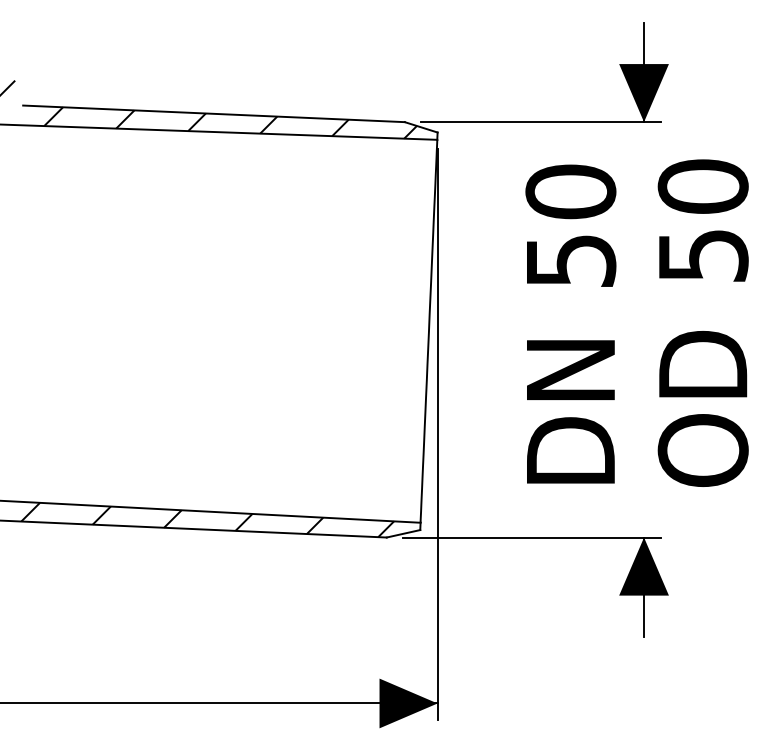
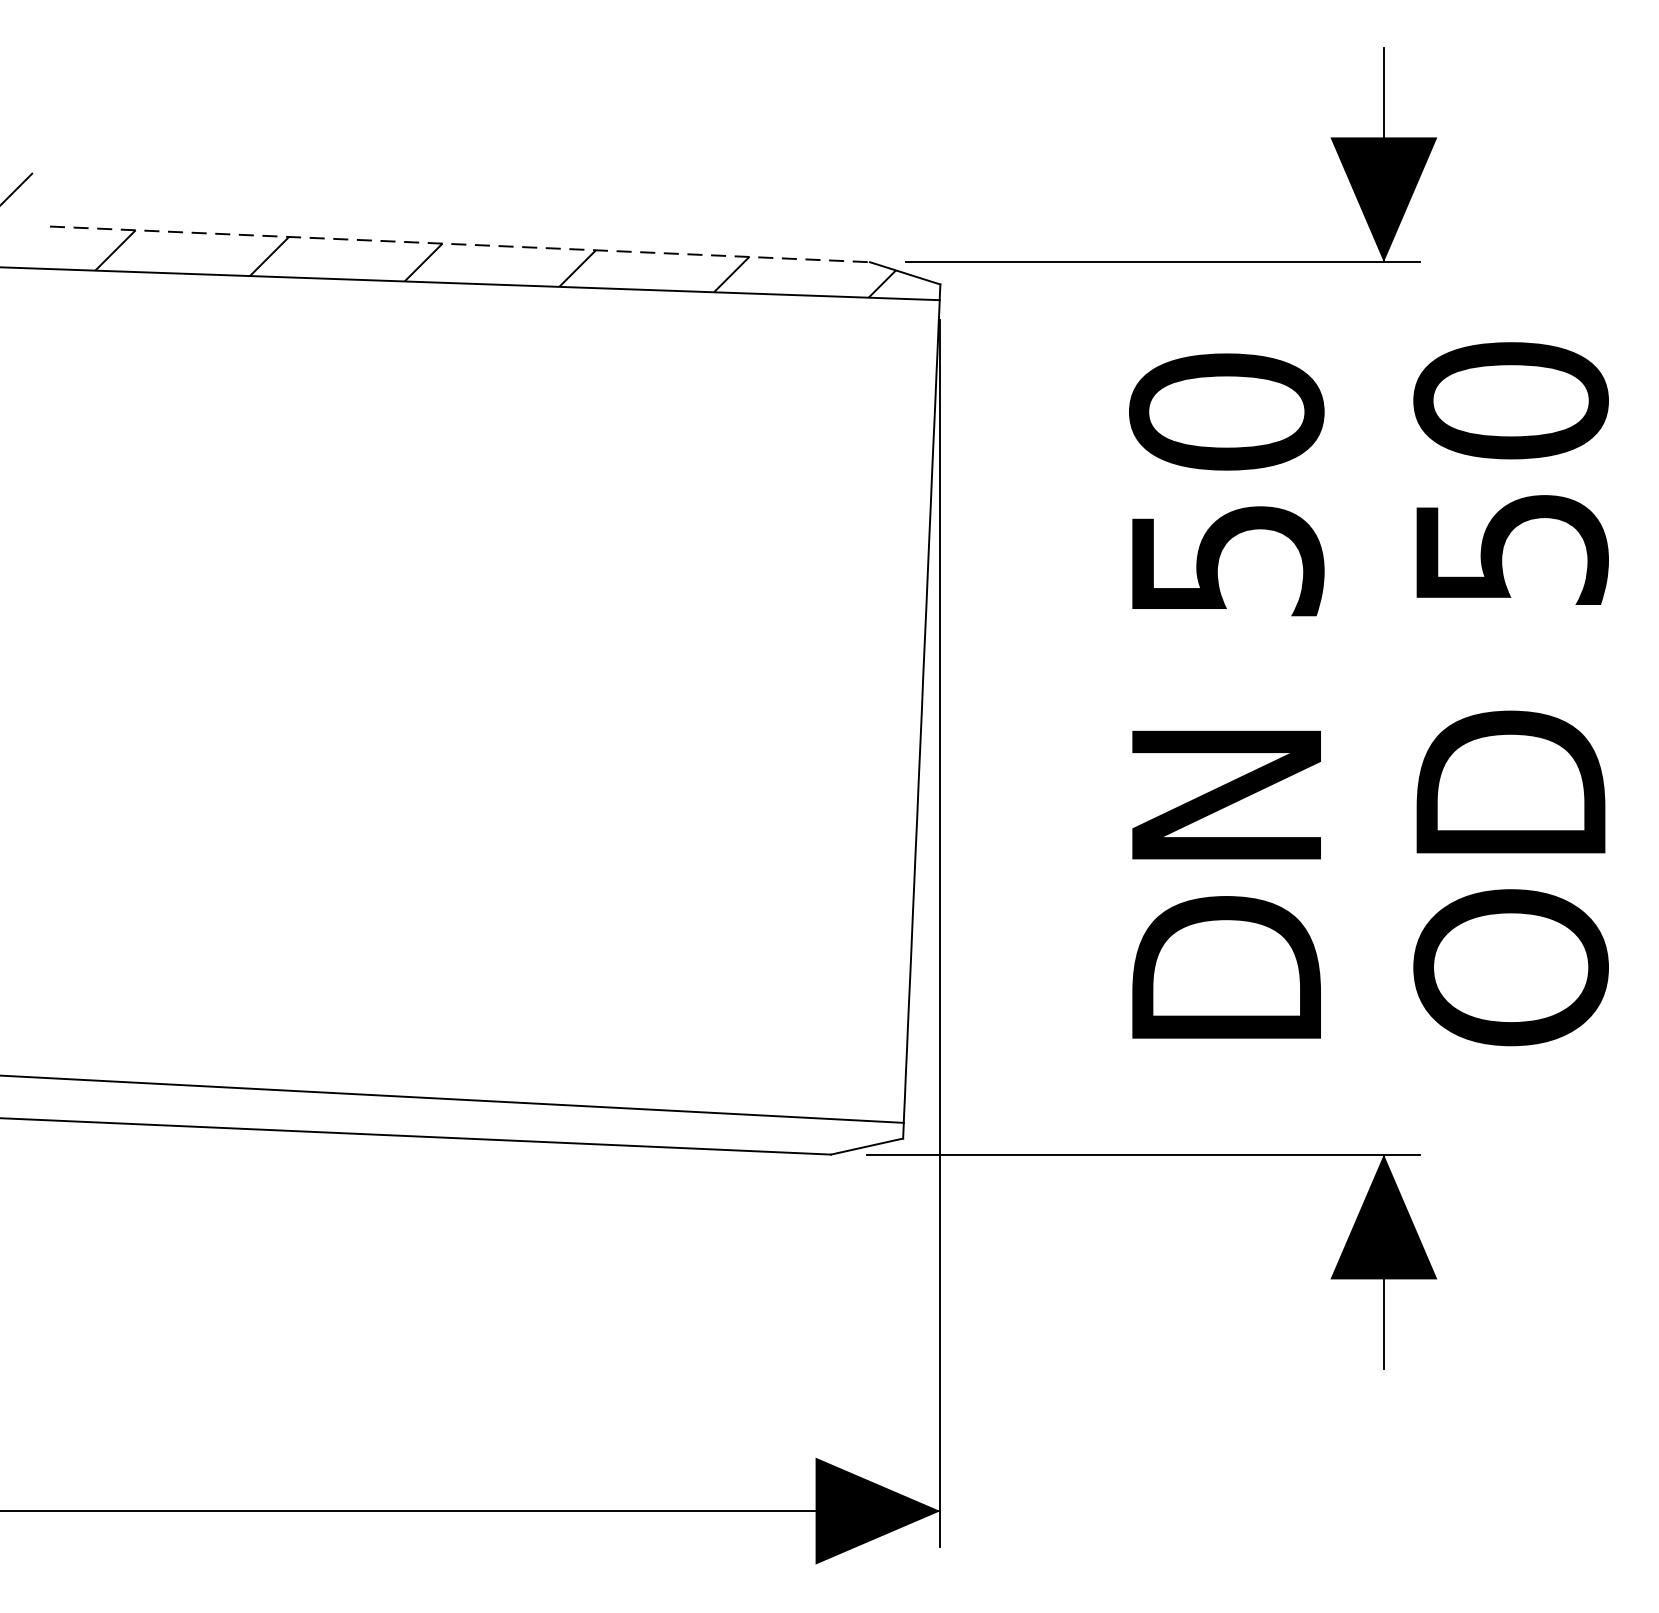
line: (214, 113) -> (461, 243), solid -> dashed
hatch: (207, 519) -> (446, 1115), removed

